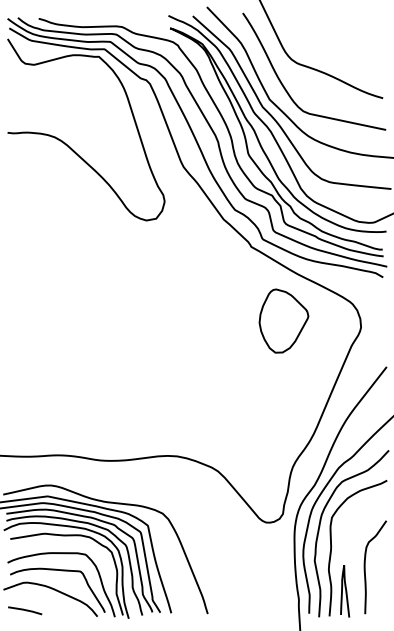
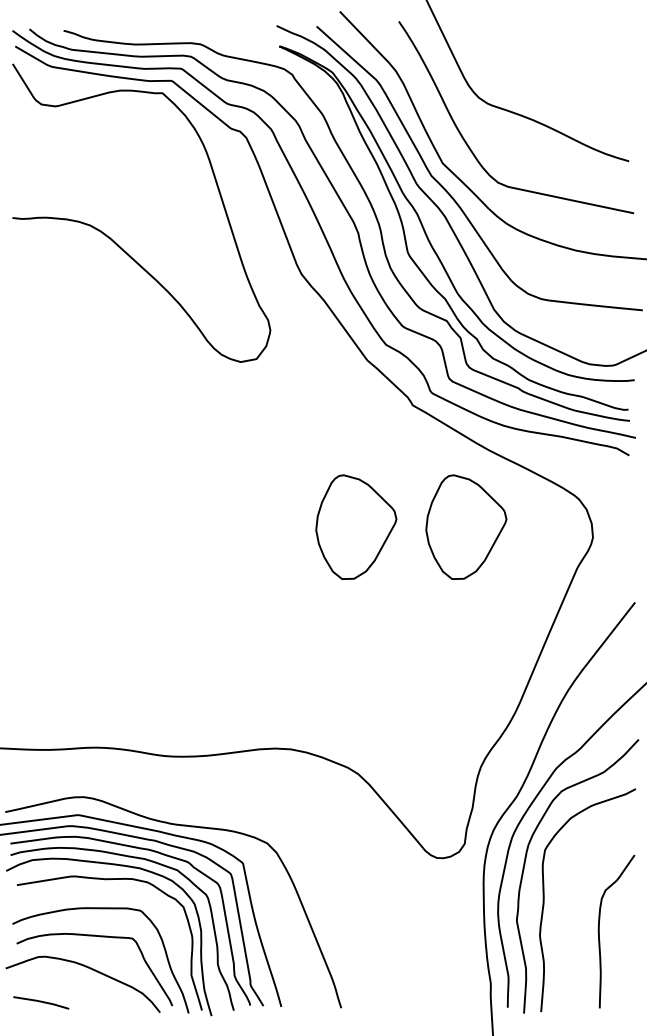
part: (216, 320) -> (355, 526), added
curve: (345, 591) -> (567, 971), removed

